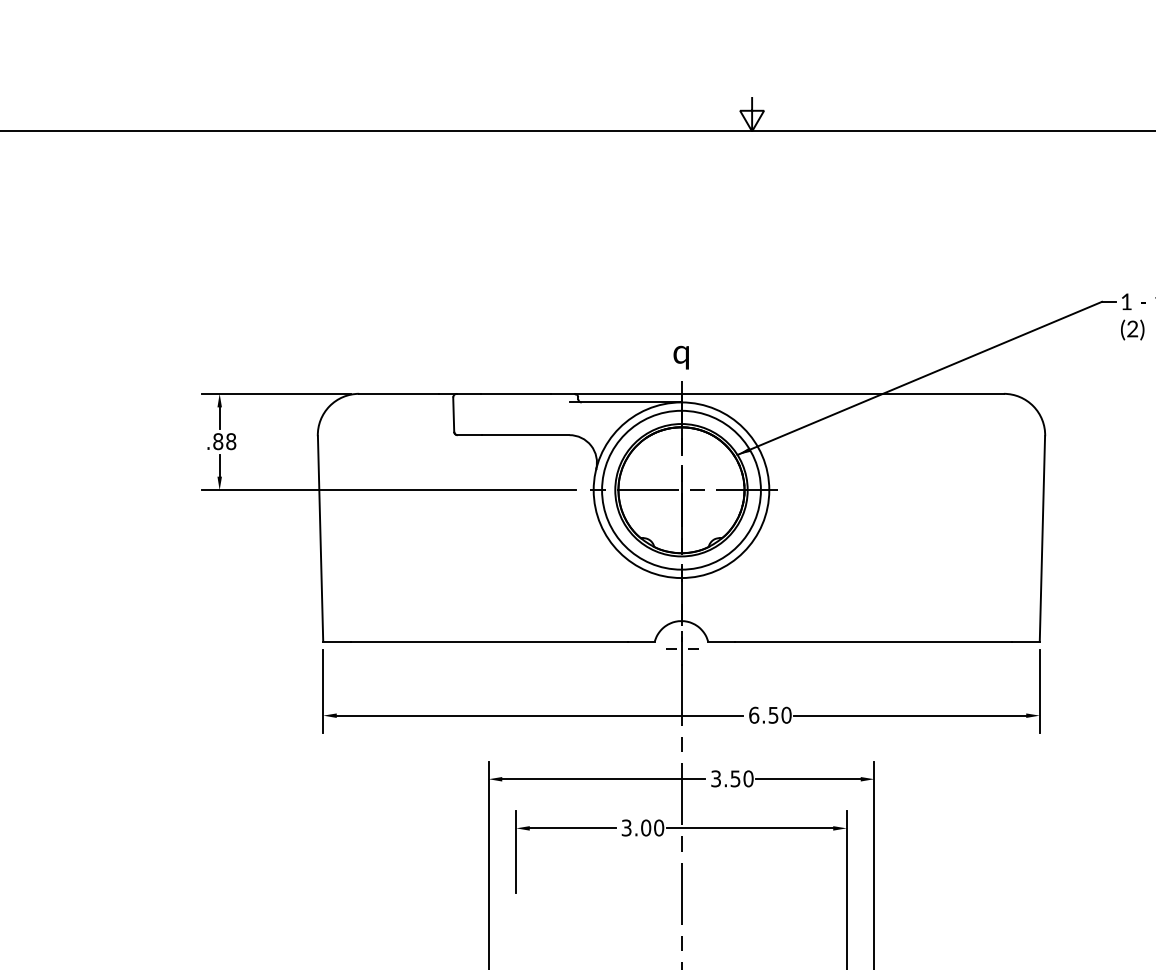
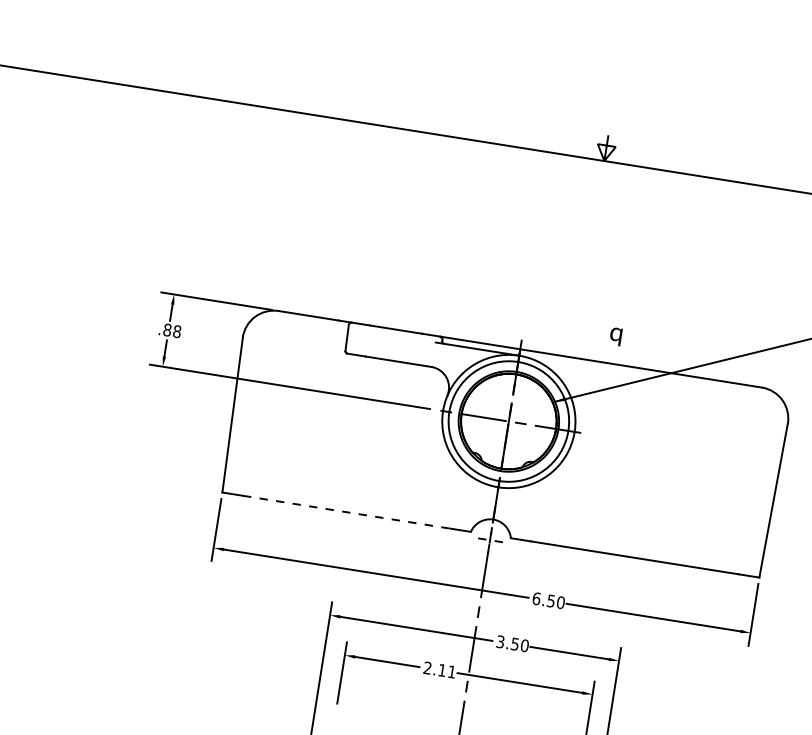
text: (680, 357) -> (615, 336), moved
line: (489, 641) -> (347, 512), solid -> dashed
text: (642, 827) -> (439, 669), 3.00 -> 2.11

